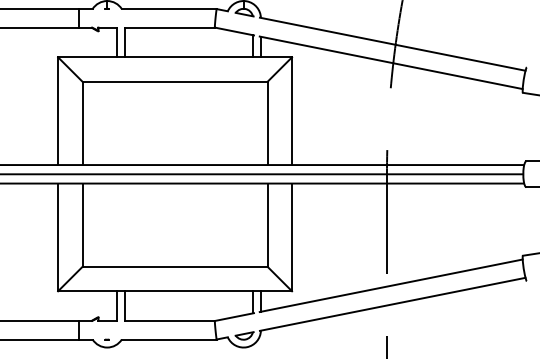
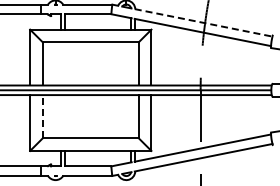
line: (394, 43) -> (204, 22), solid -> dashed
line: (81, 224) -> (42, 116), solid -> dashed

